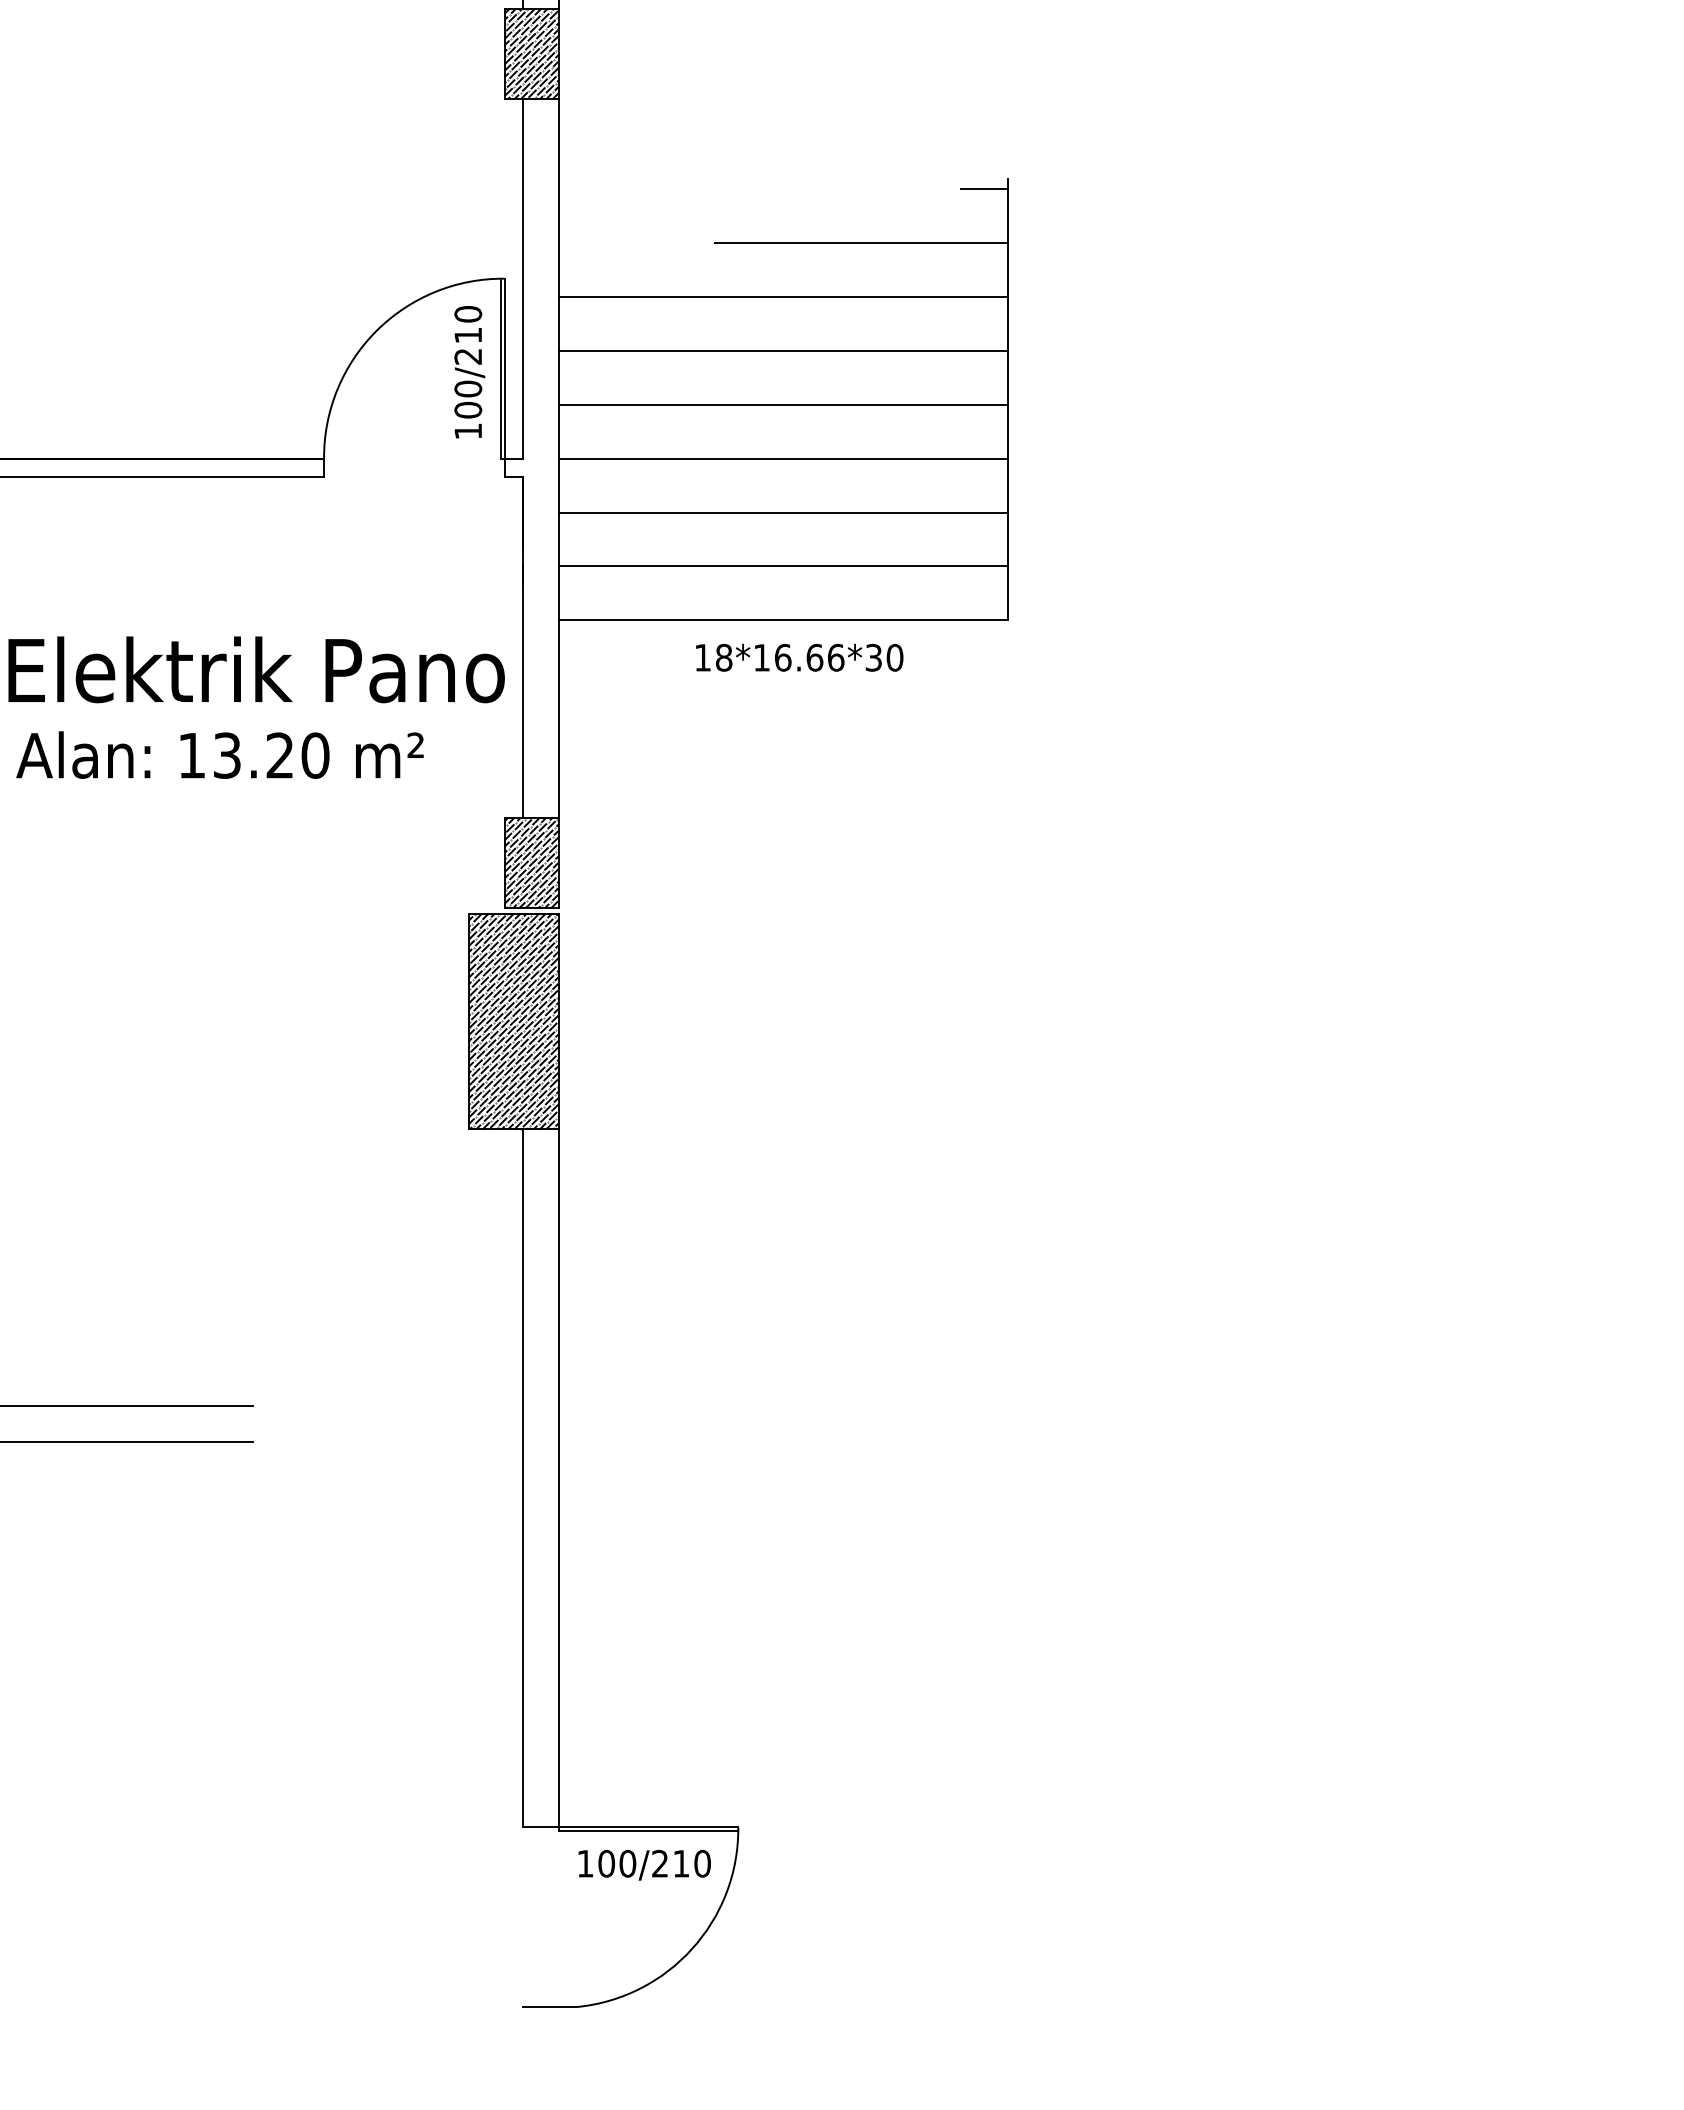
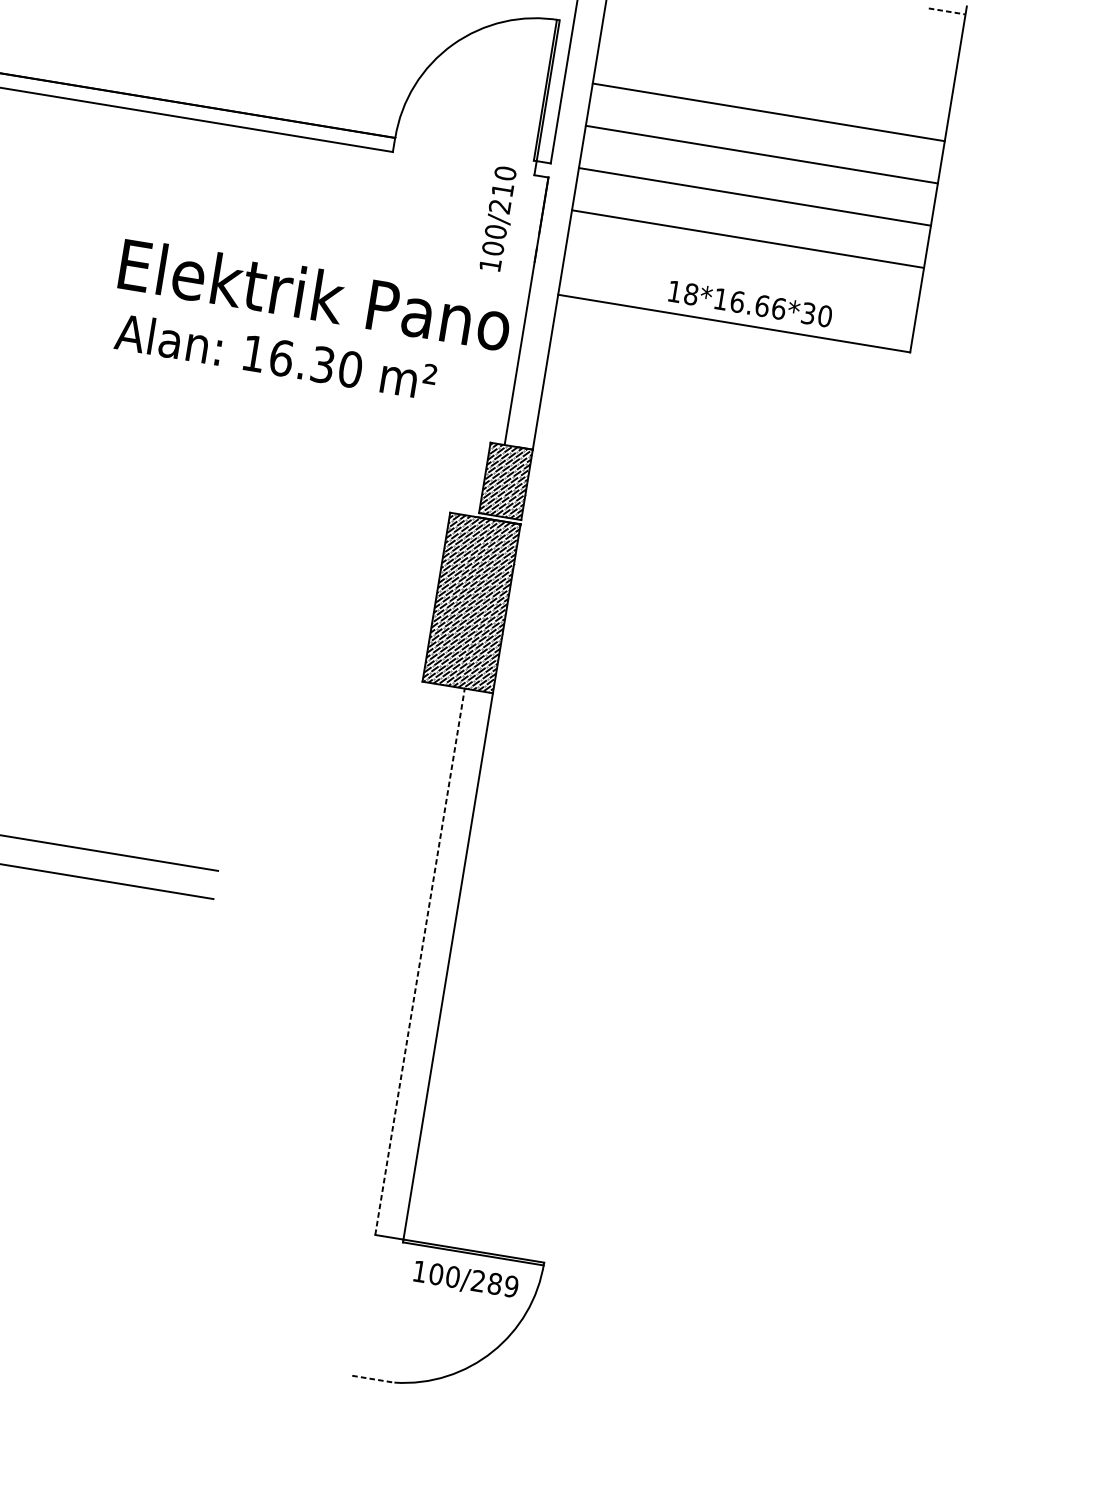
line: (985, 188) -> (947, 11), solid -> dashed
line: (861, 242) -> (843, 37), removed
line: (783, 296) -> (775, 70), removed
text: (469, 372) -> (498, 219), moved
line: (783, 566) -> (741, 281), removed
text: (799, 657) -> (750, 303), moved
text: (253, 755) -> (302, 361), 13.20 -> 16.30
line: (522, 1478) -> (419, 961), solid -> dashed
text: (691, 1863) -> (502, 1284), 100/210 -> 100/289
line: (549, 2007) -> (373, 1379), solid -> dashed

